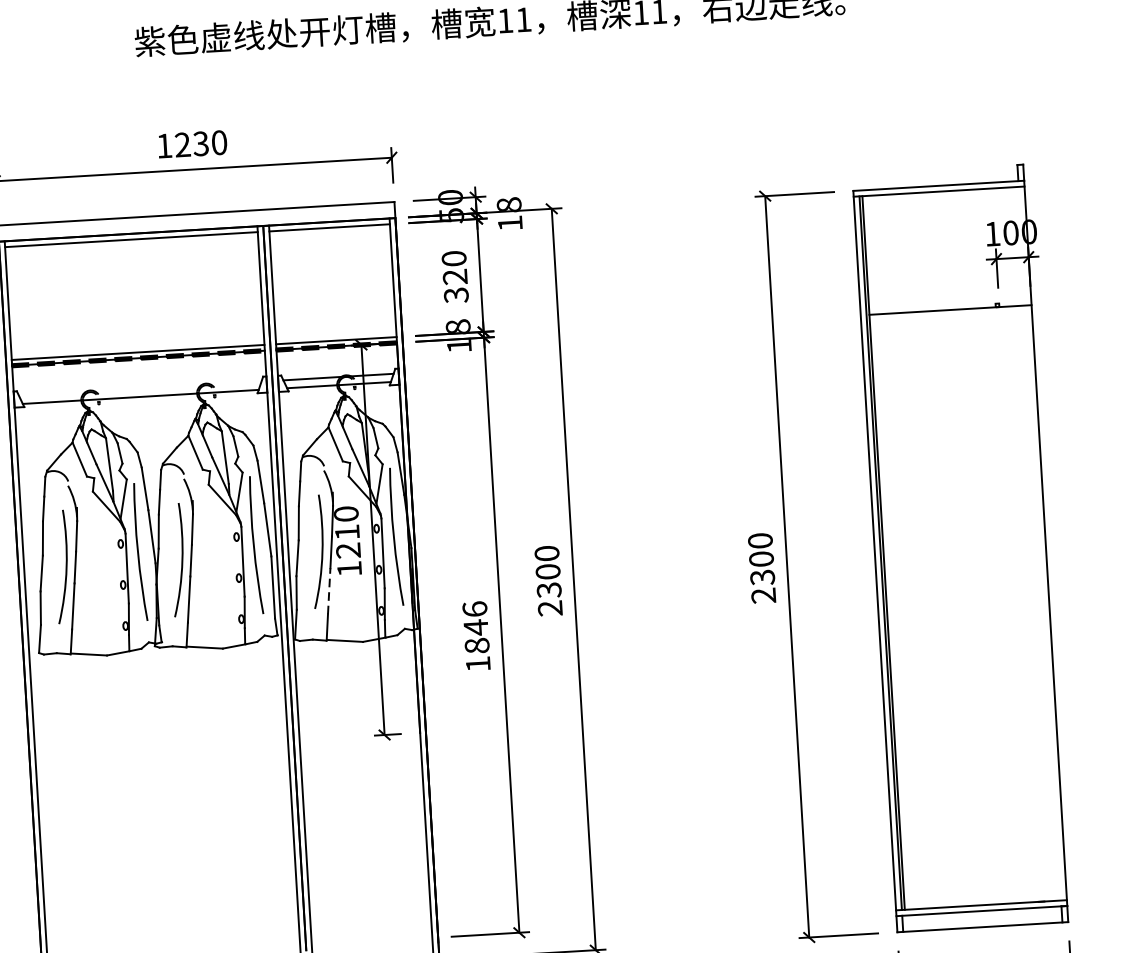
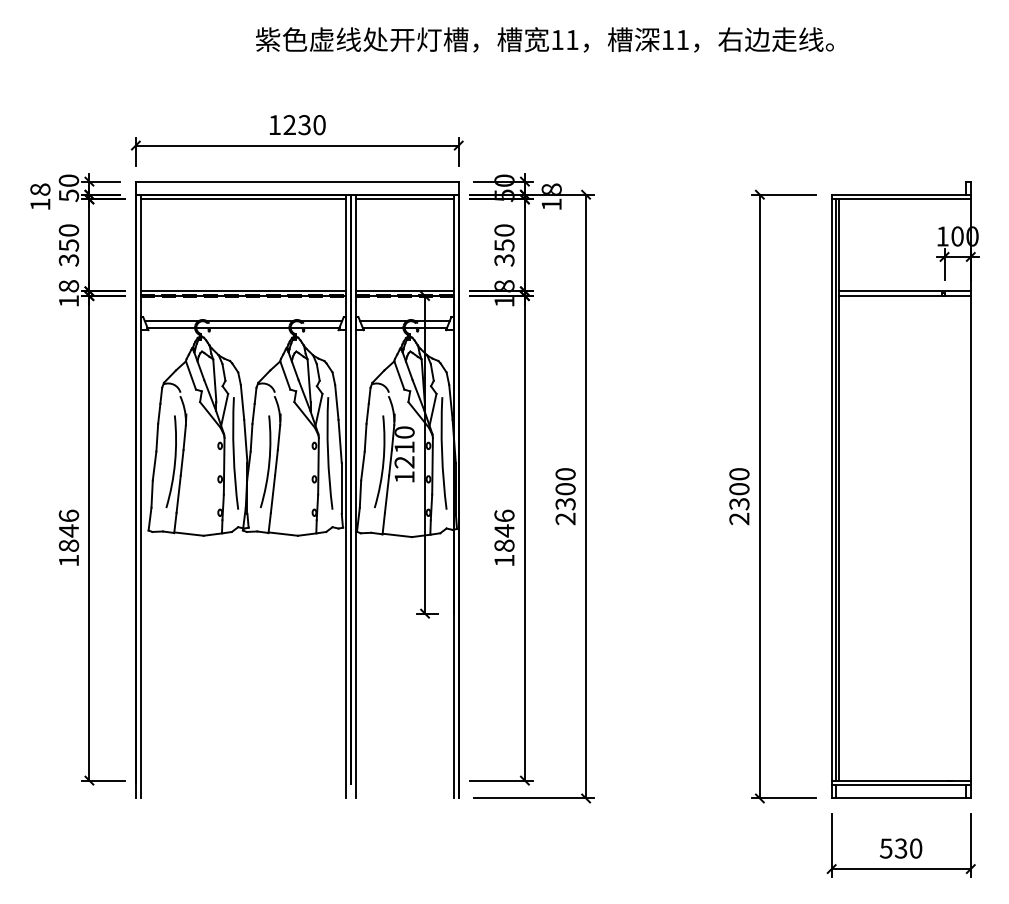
text: (455, 277) -> (504, 245), 320 -> 350
line: (949, 304) -> (904, 291), added
line: (140, 389) -> (243, 321), added
line: (329, 591) -> (387, 494), dashed -> solid

